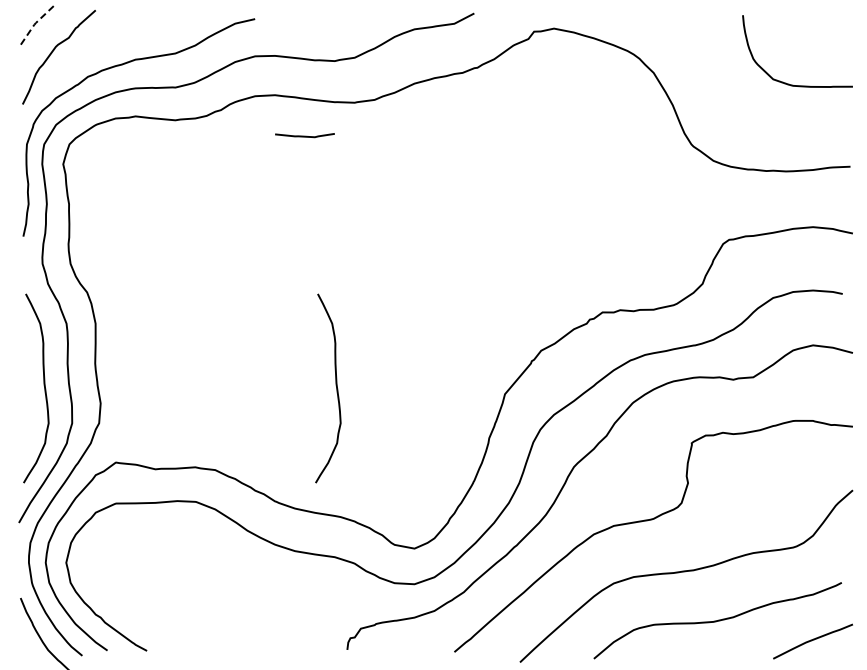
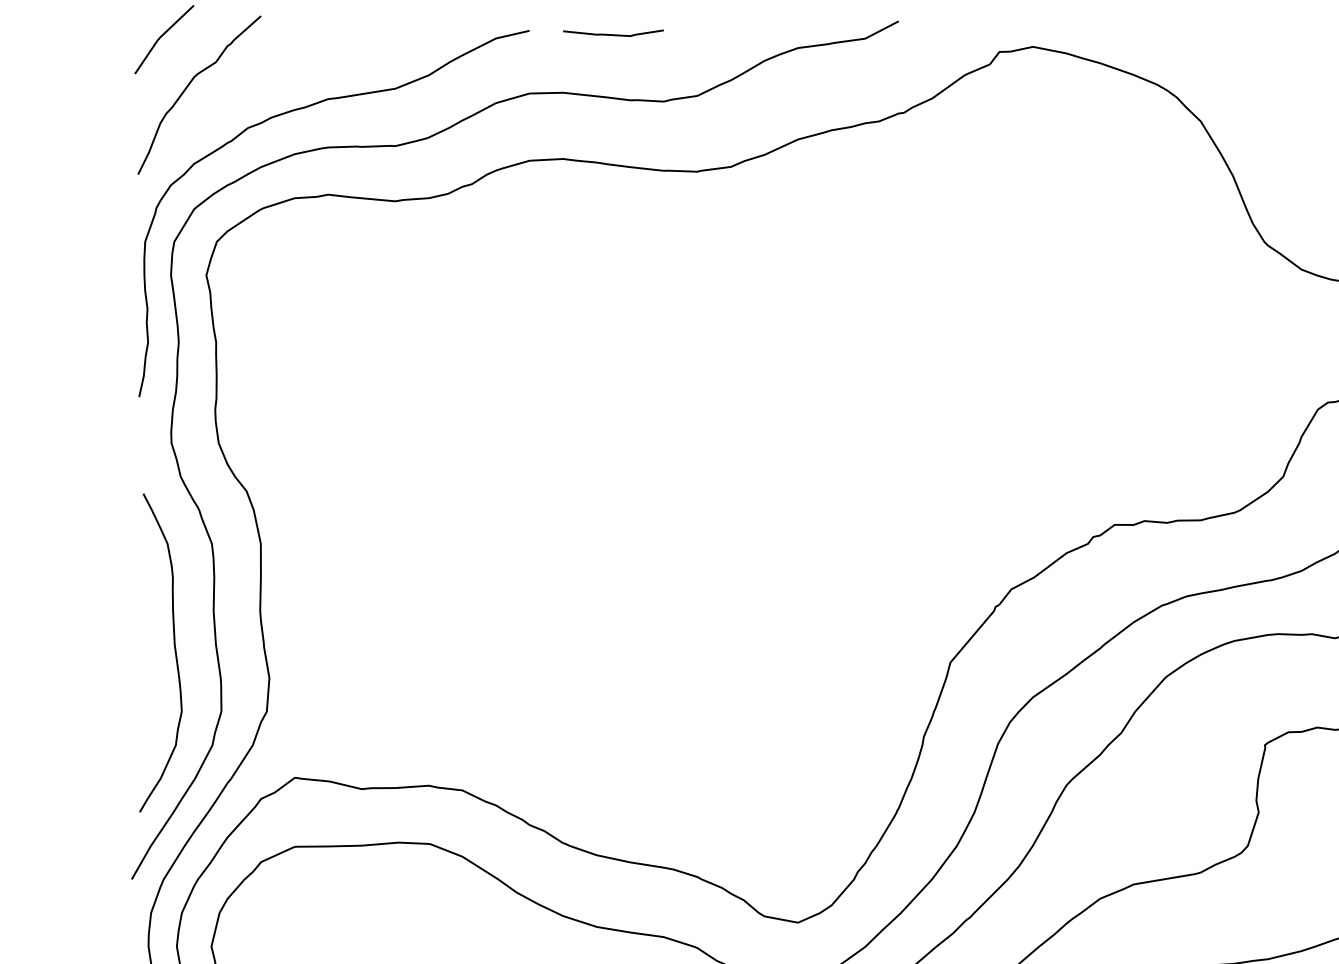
line: (35, 22) -> (159, 36), dashed -> solid
curve: (304, 135) -> (612, 33), moved
curve: (335, 385) -> (664, 647), removed

